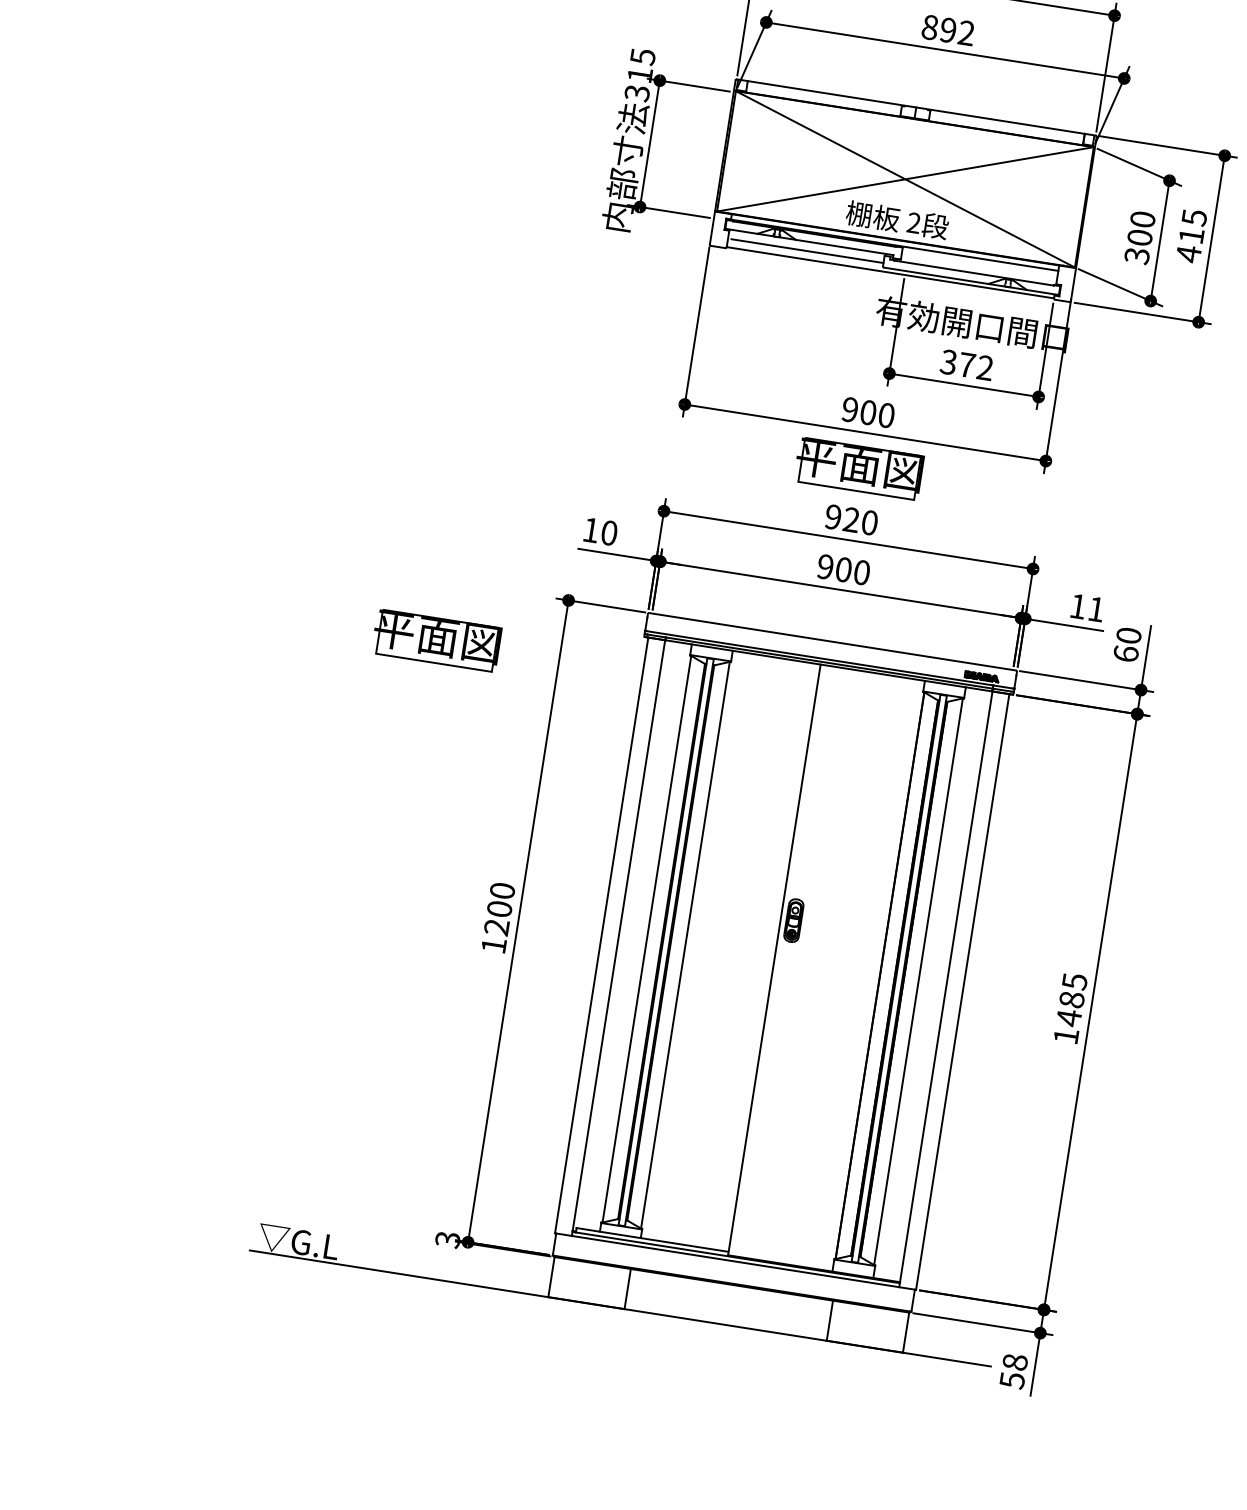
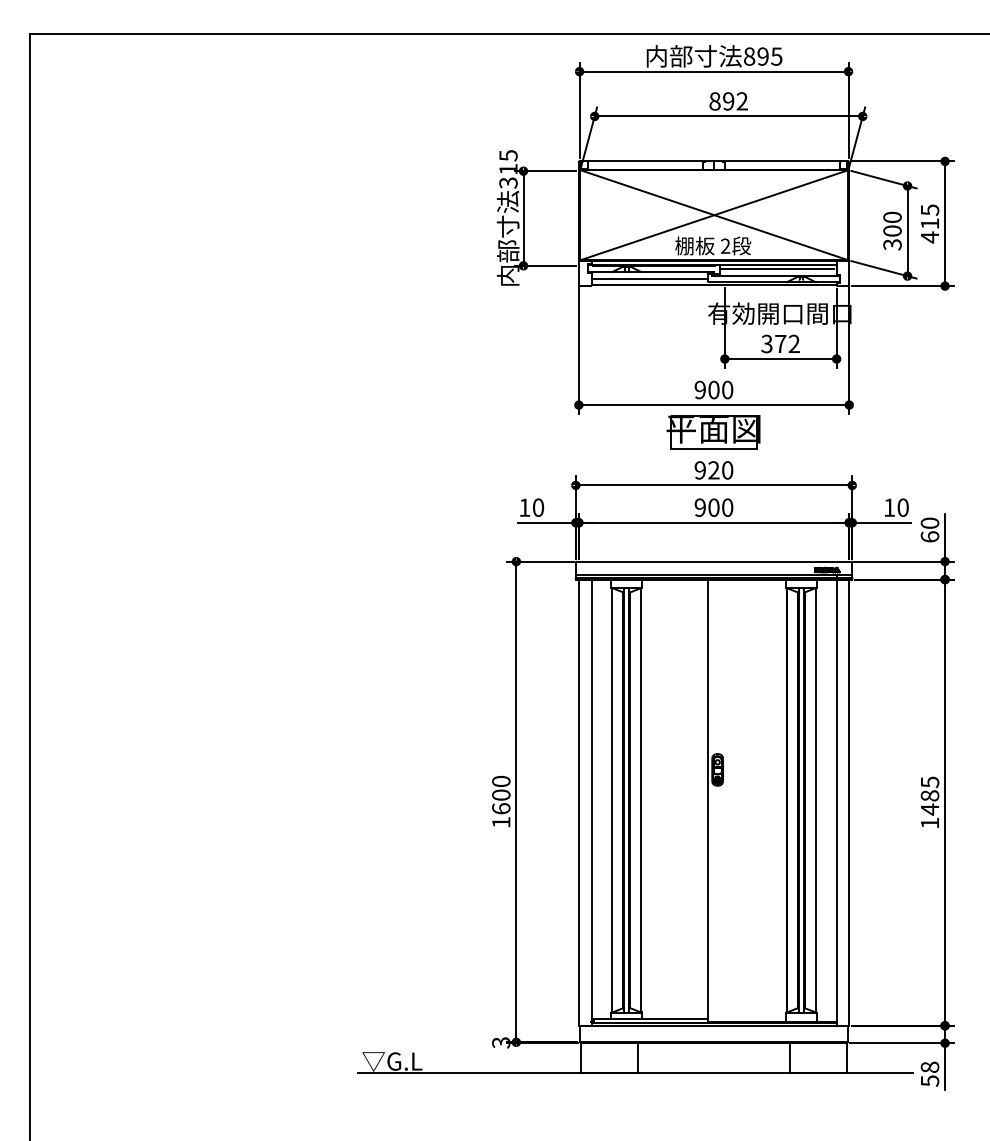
line: (978, 263) -> (777, 268), added
text: (1095, 608) -> (902, 507), 11 -> 10
part: (436, 641) -> (424, 606), removed
text: (497, 926) -> (501, 808), 1200 -> 1600

